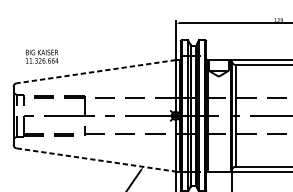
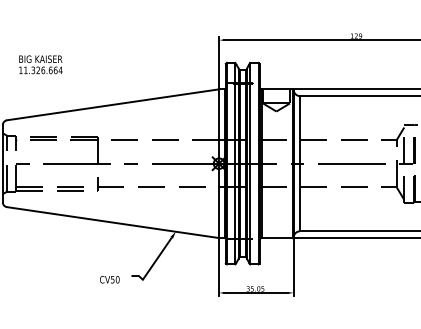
text: (41, 56) -> (40, 64), moved
line: (95, 71) -> (112, 104), dashed -> solid
line: (96, 159) -> (113, 222), dashed -> solid

